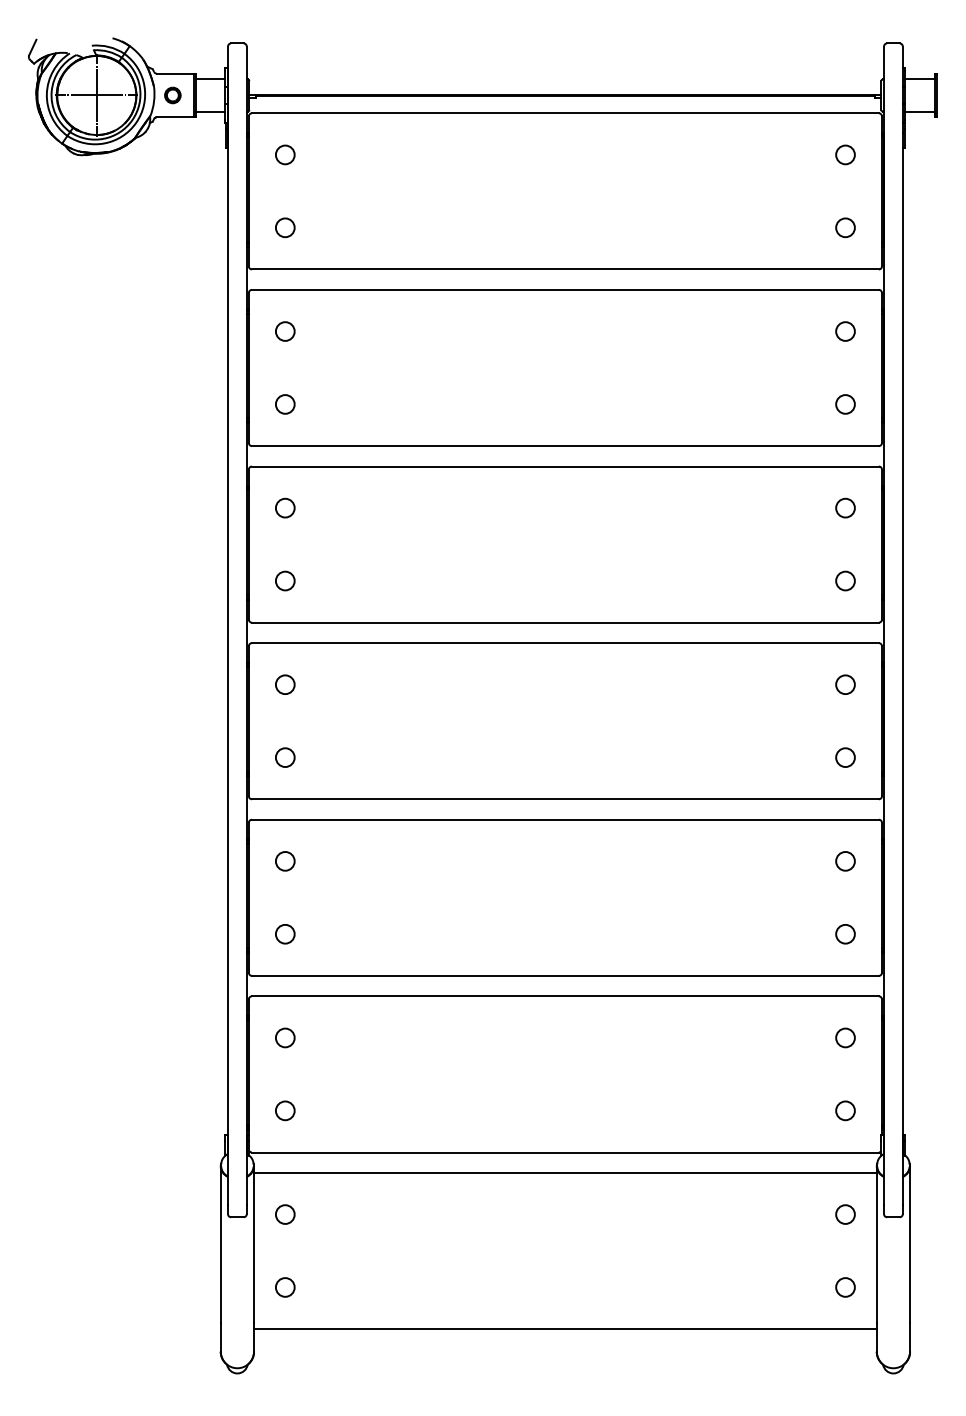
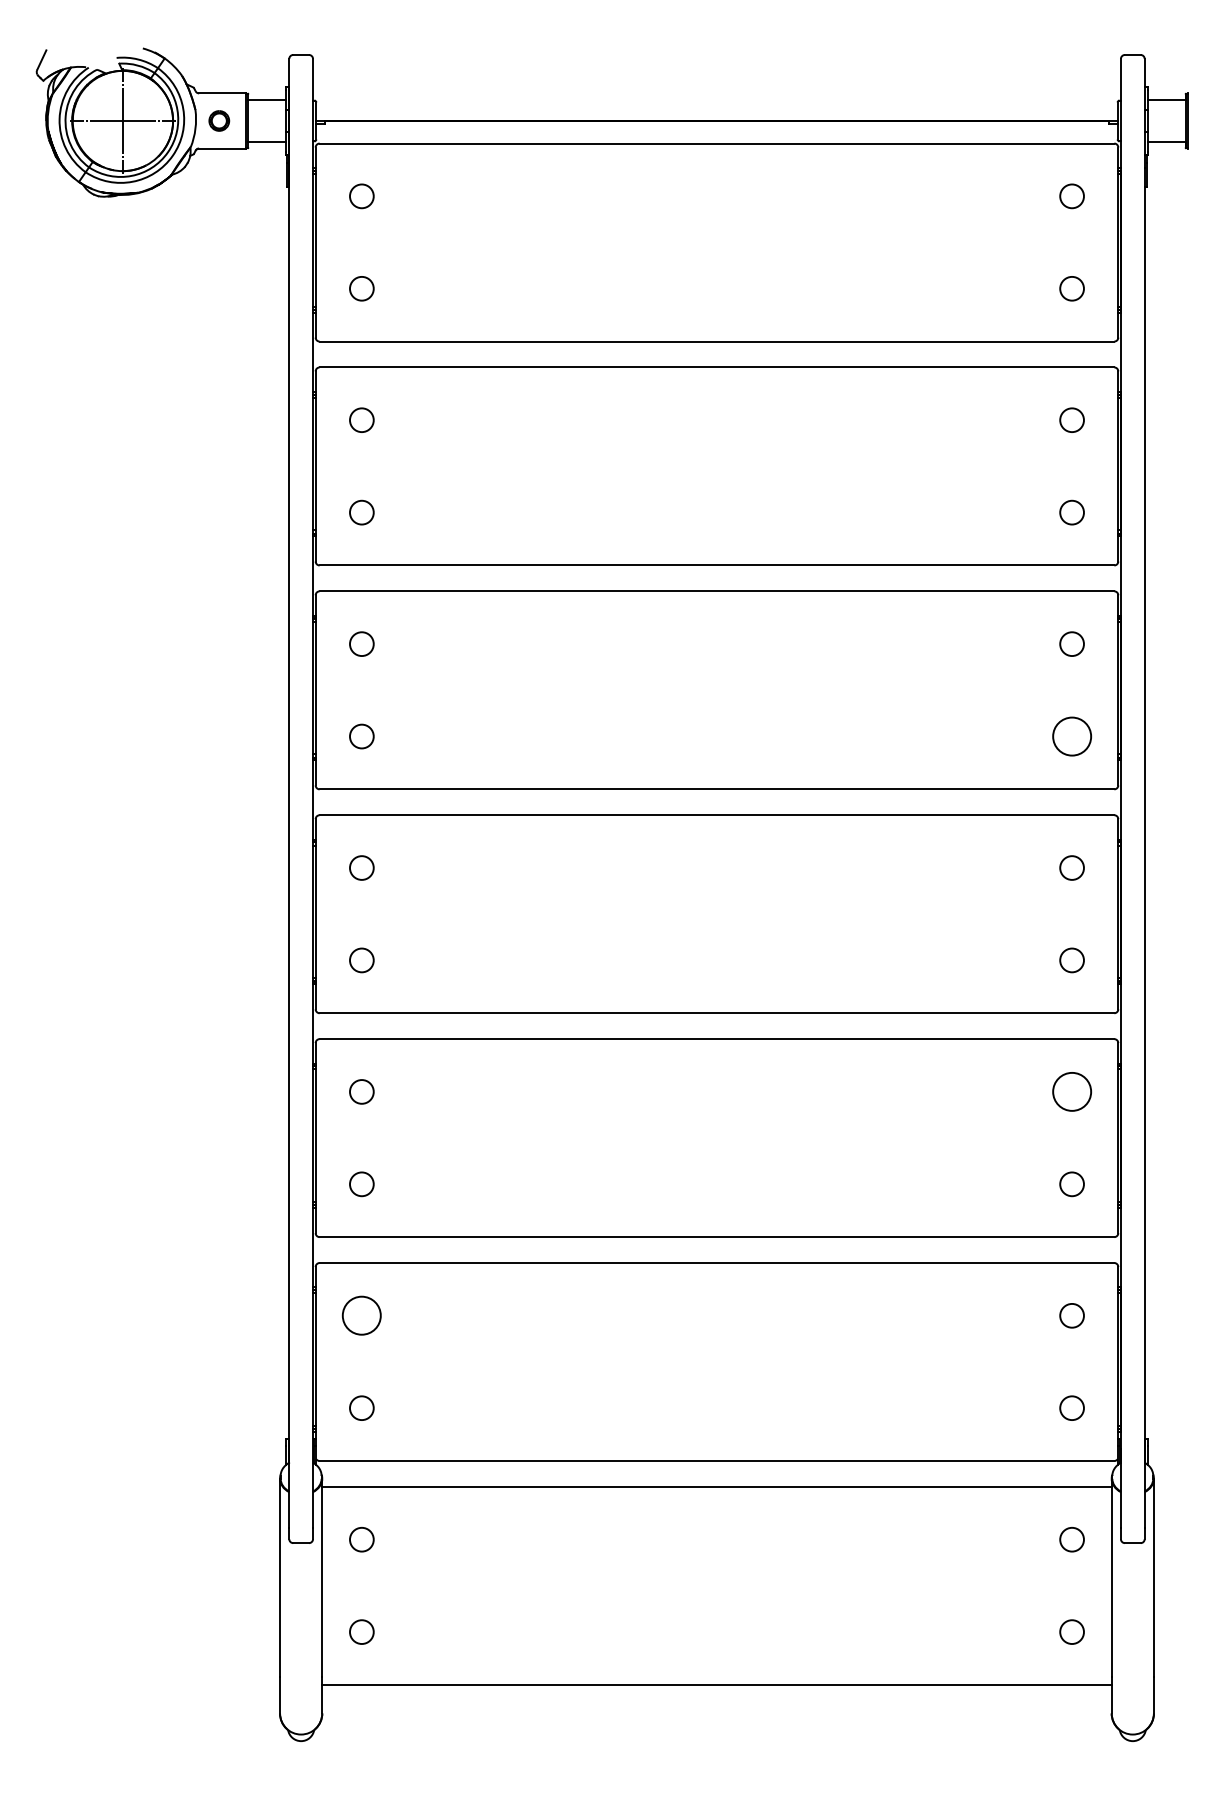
circle: (845, 581) -> (1071, 736), size x1.6
circle: (845, 861) -> (1071, 1091), size x1.6
circle: (285, 1037) -> (361, 1315), size x1.6

